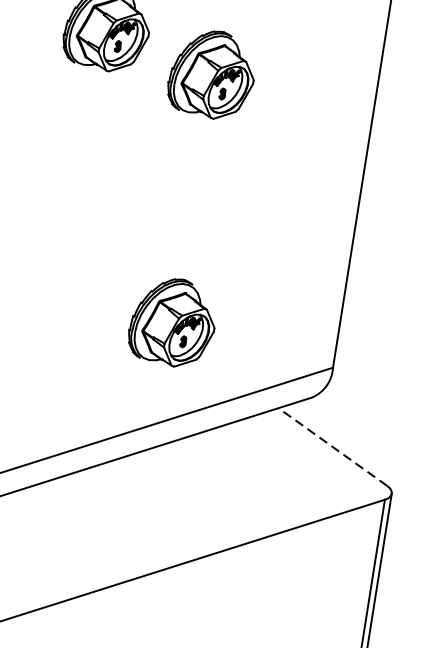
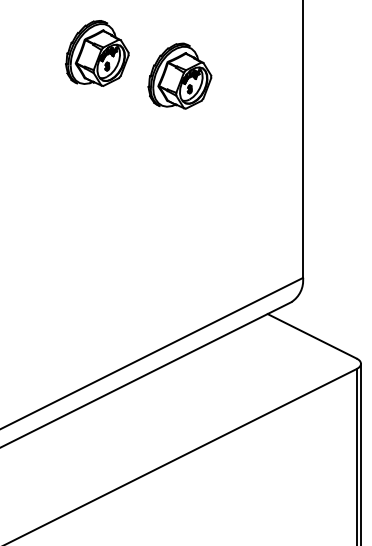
part: (172, 321) -> (179, 262), removed
line: (333, 447) -> (312, 336), dashed -> solid

